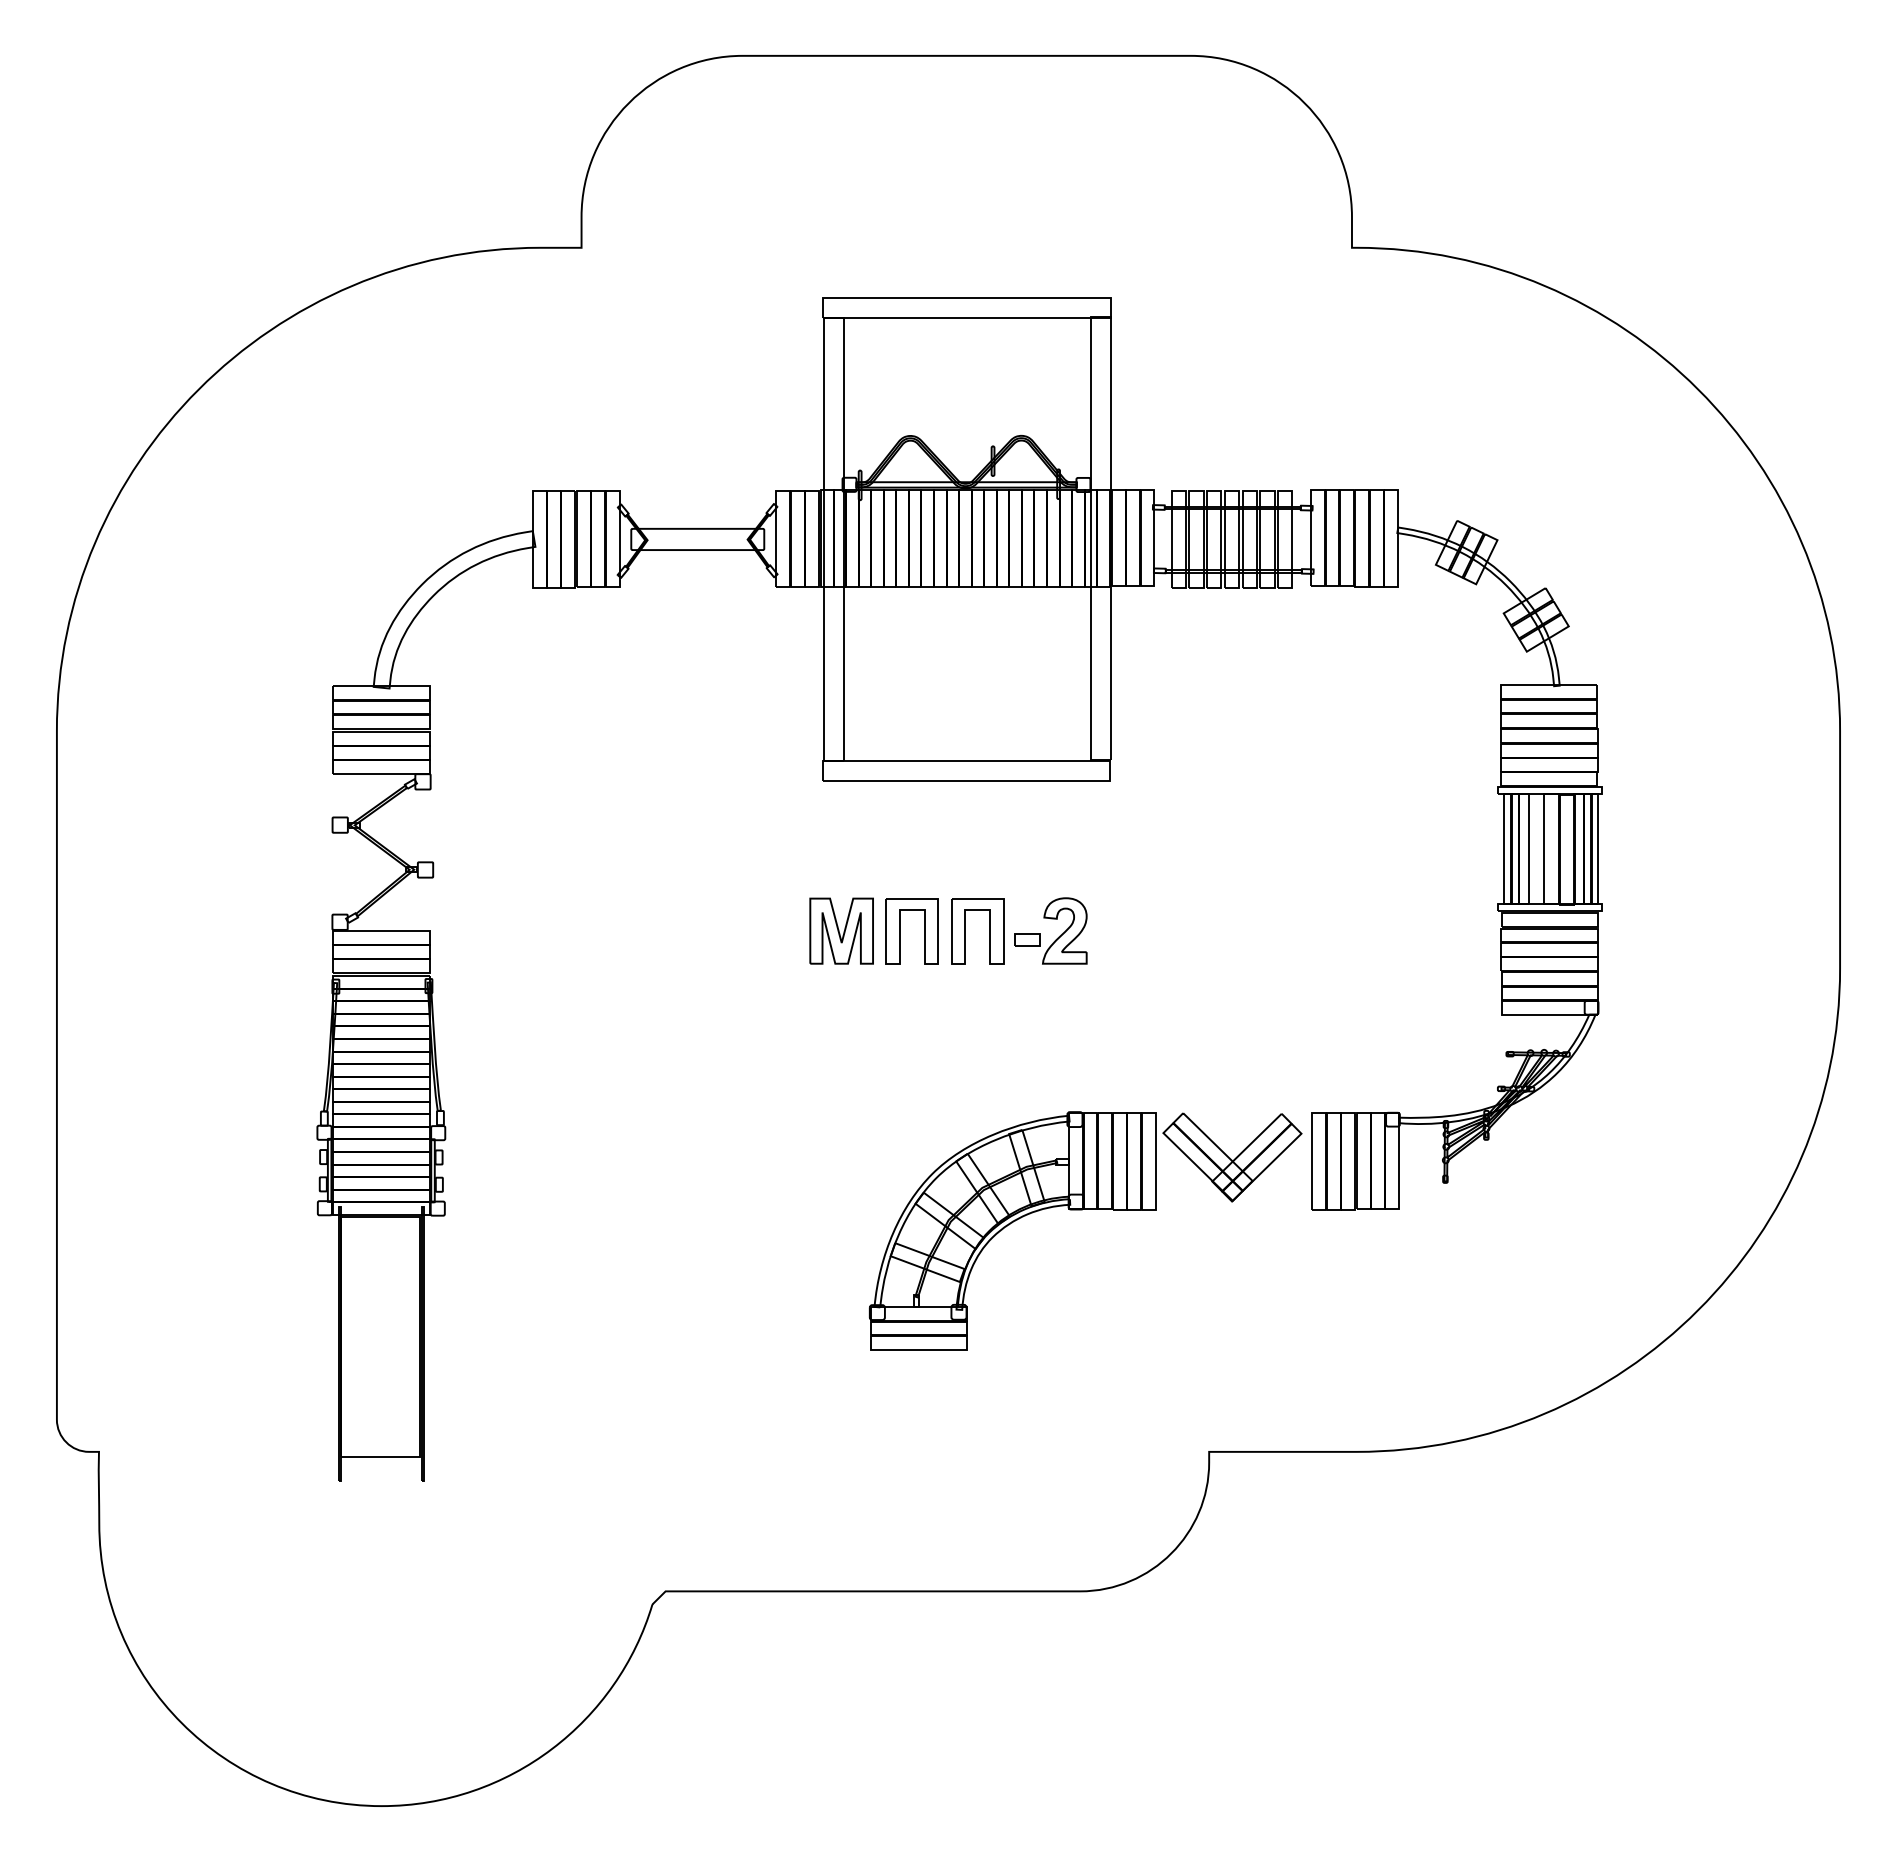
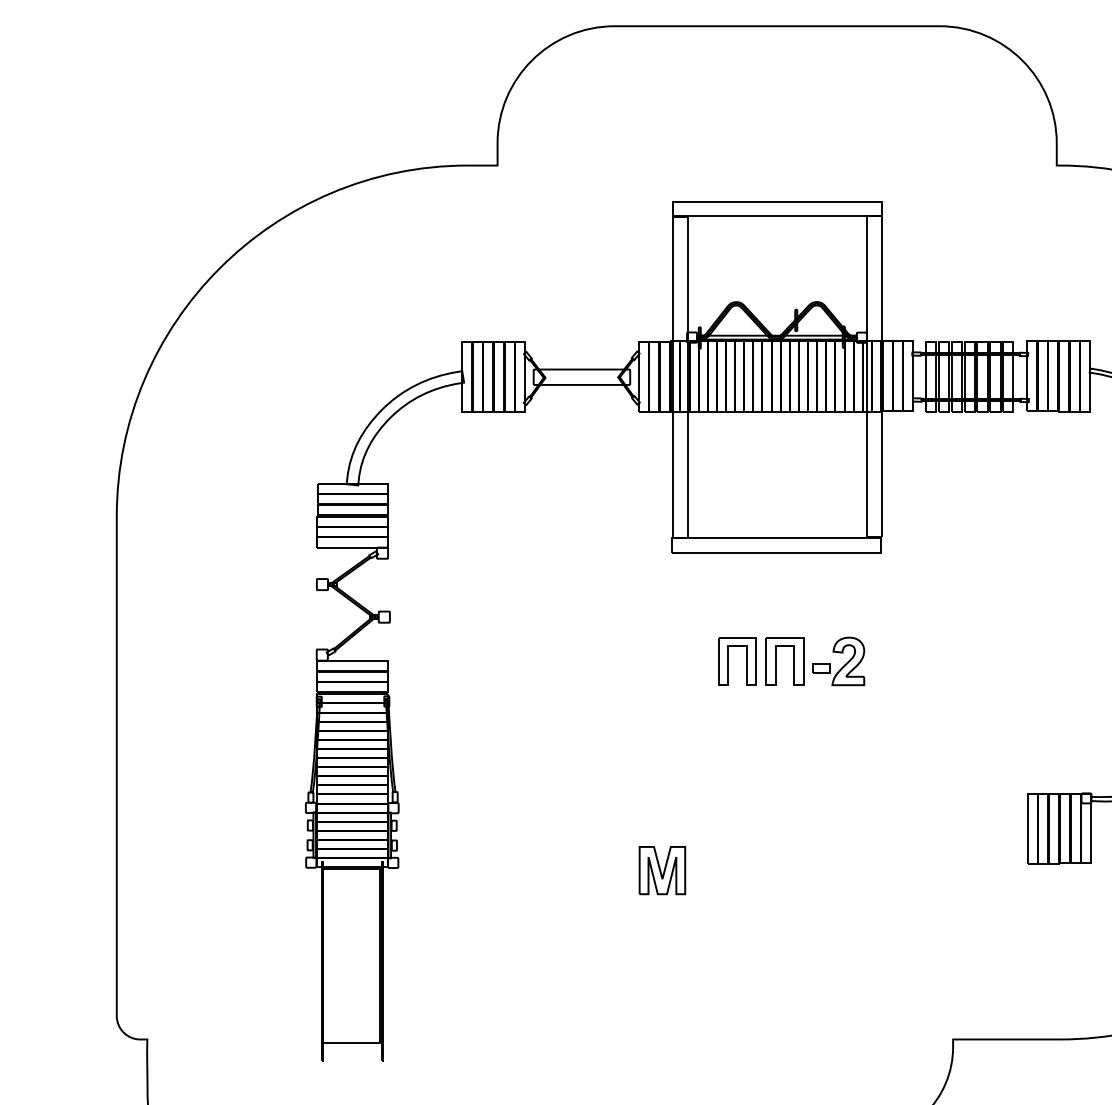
part: (841, 930) -> (662, 870), moved
part: (1082, 1210) -> (861, 864), removed

